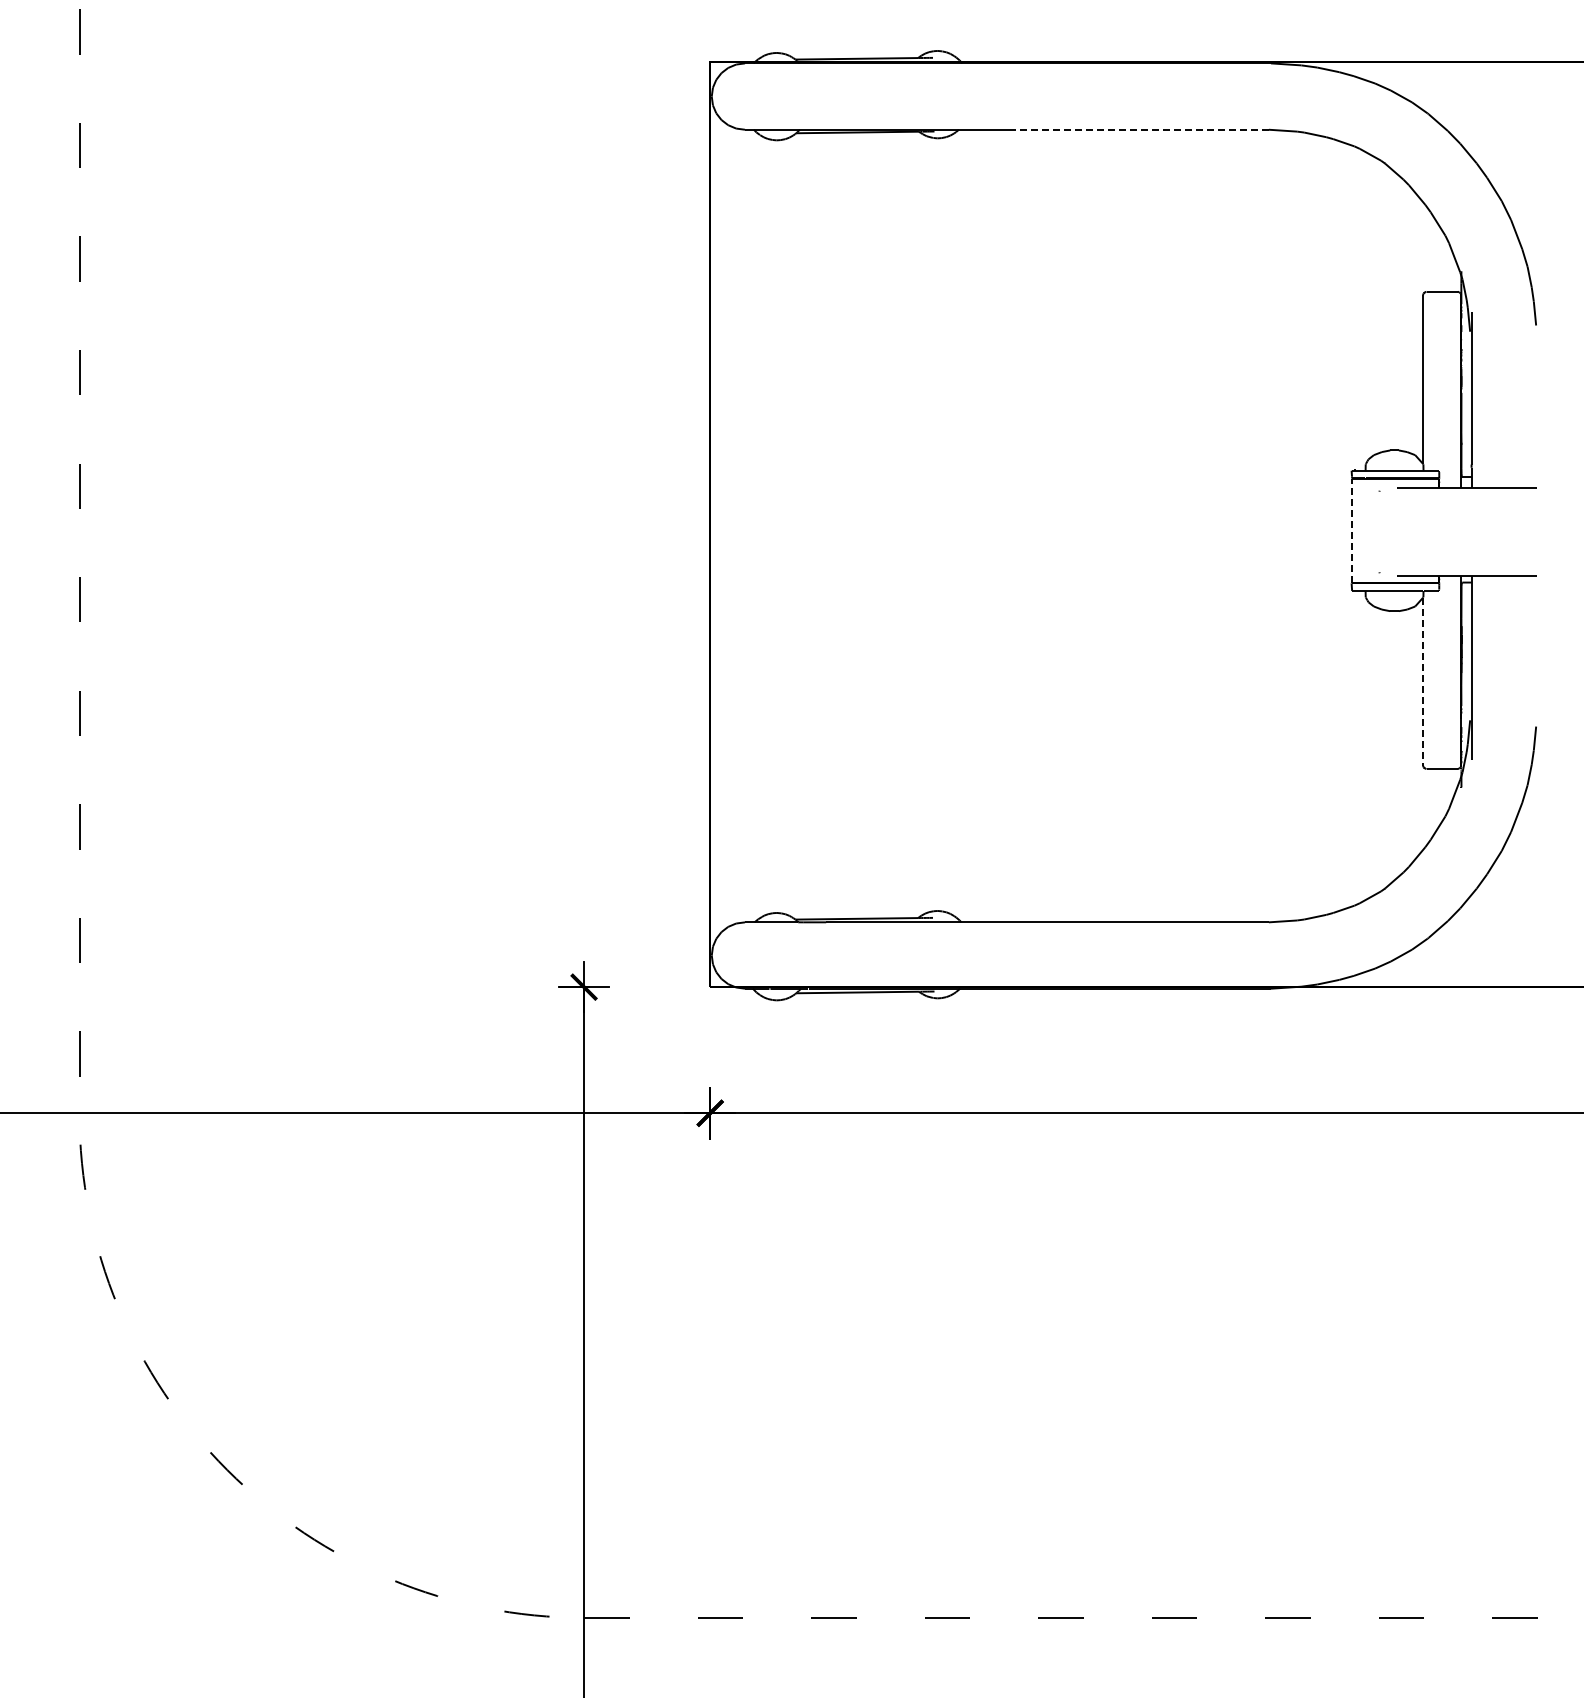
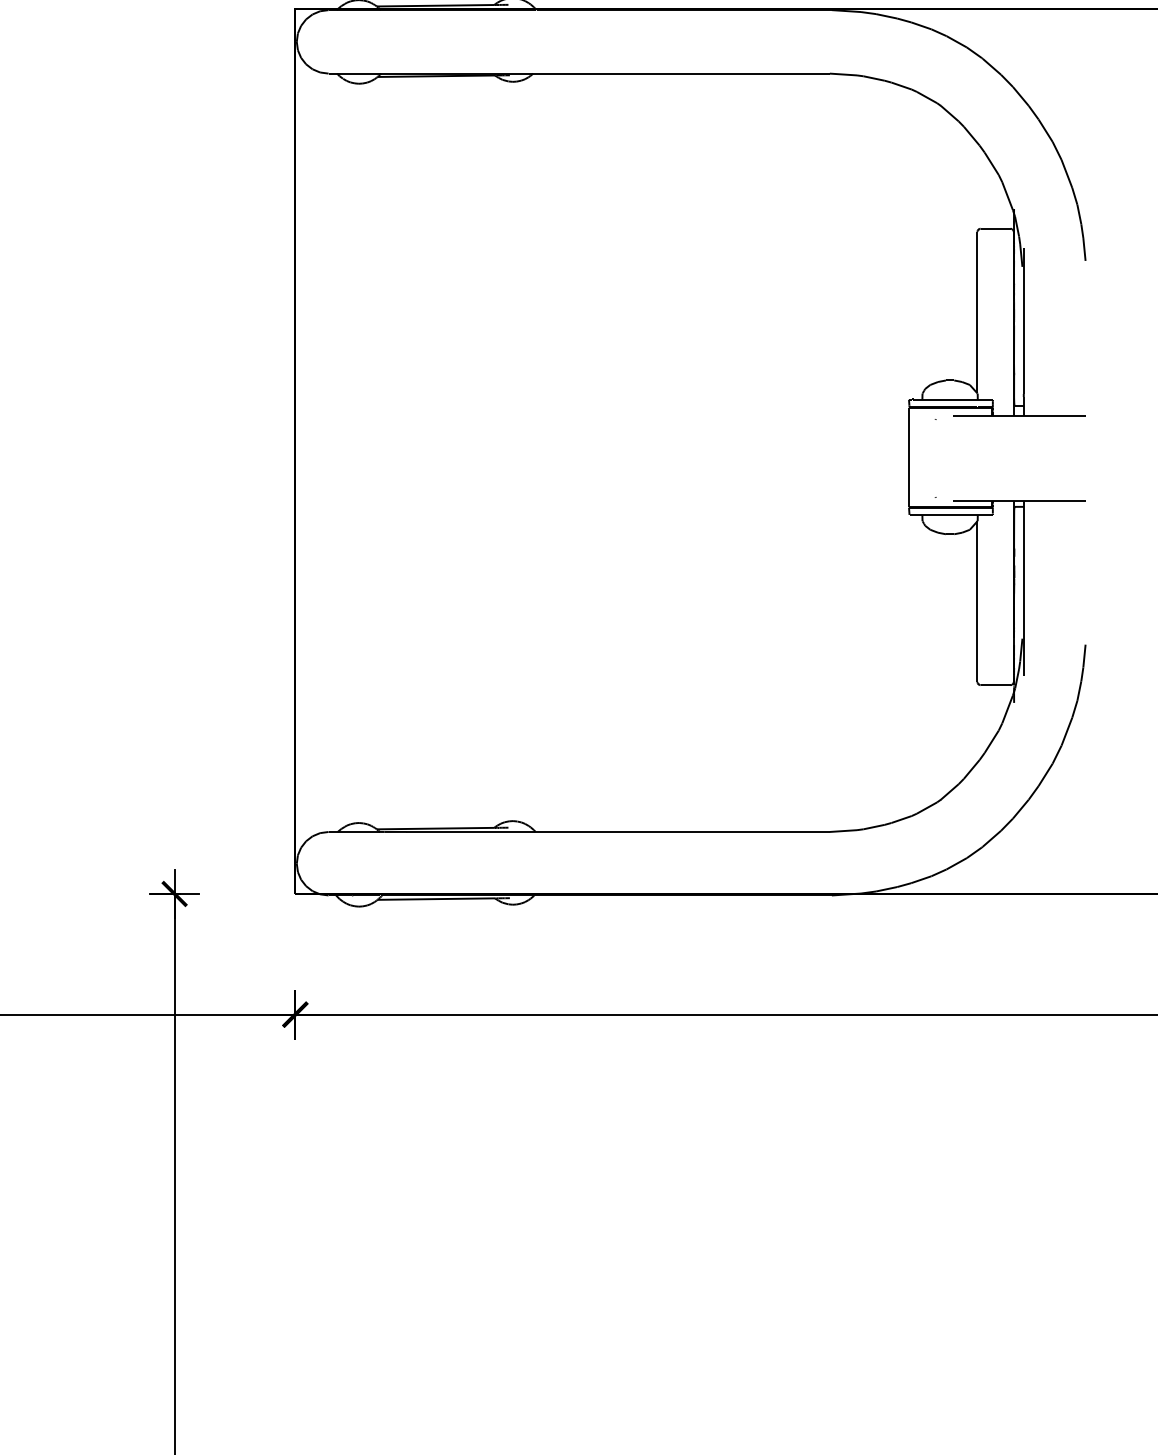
line: (1138, 129) -> (705, 73), dashed -> solid
line: (1351, 531) -> (908, 458), dashed -> solid
line: (1423, 681) -> (977, 601), dashed -> solid

